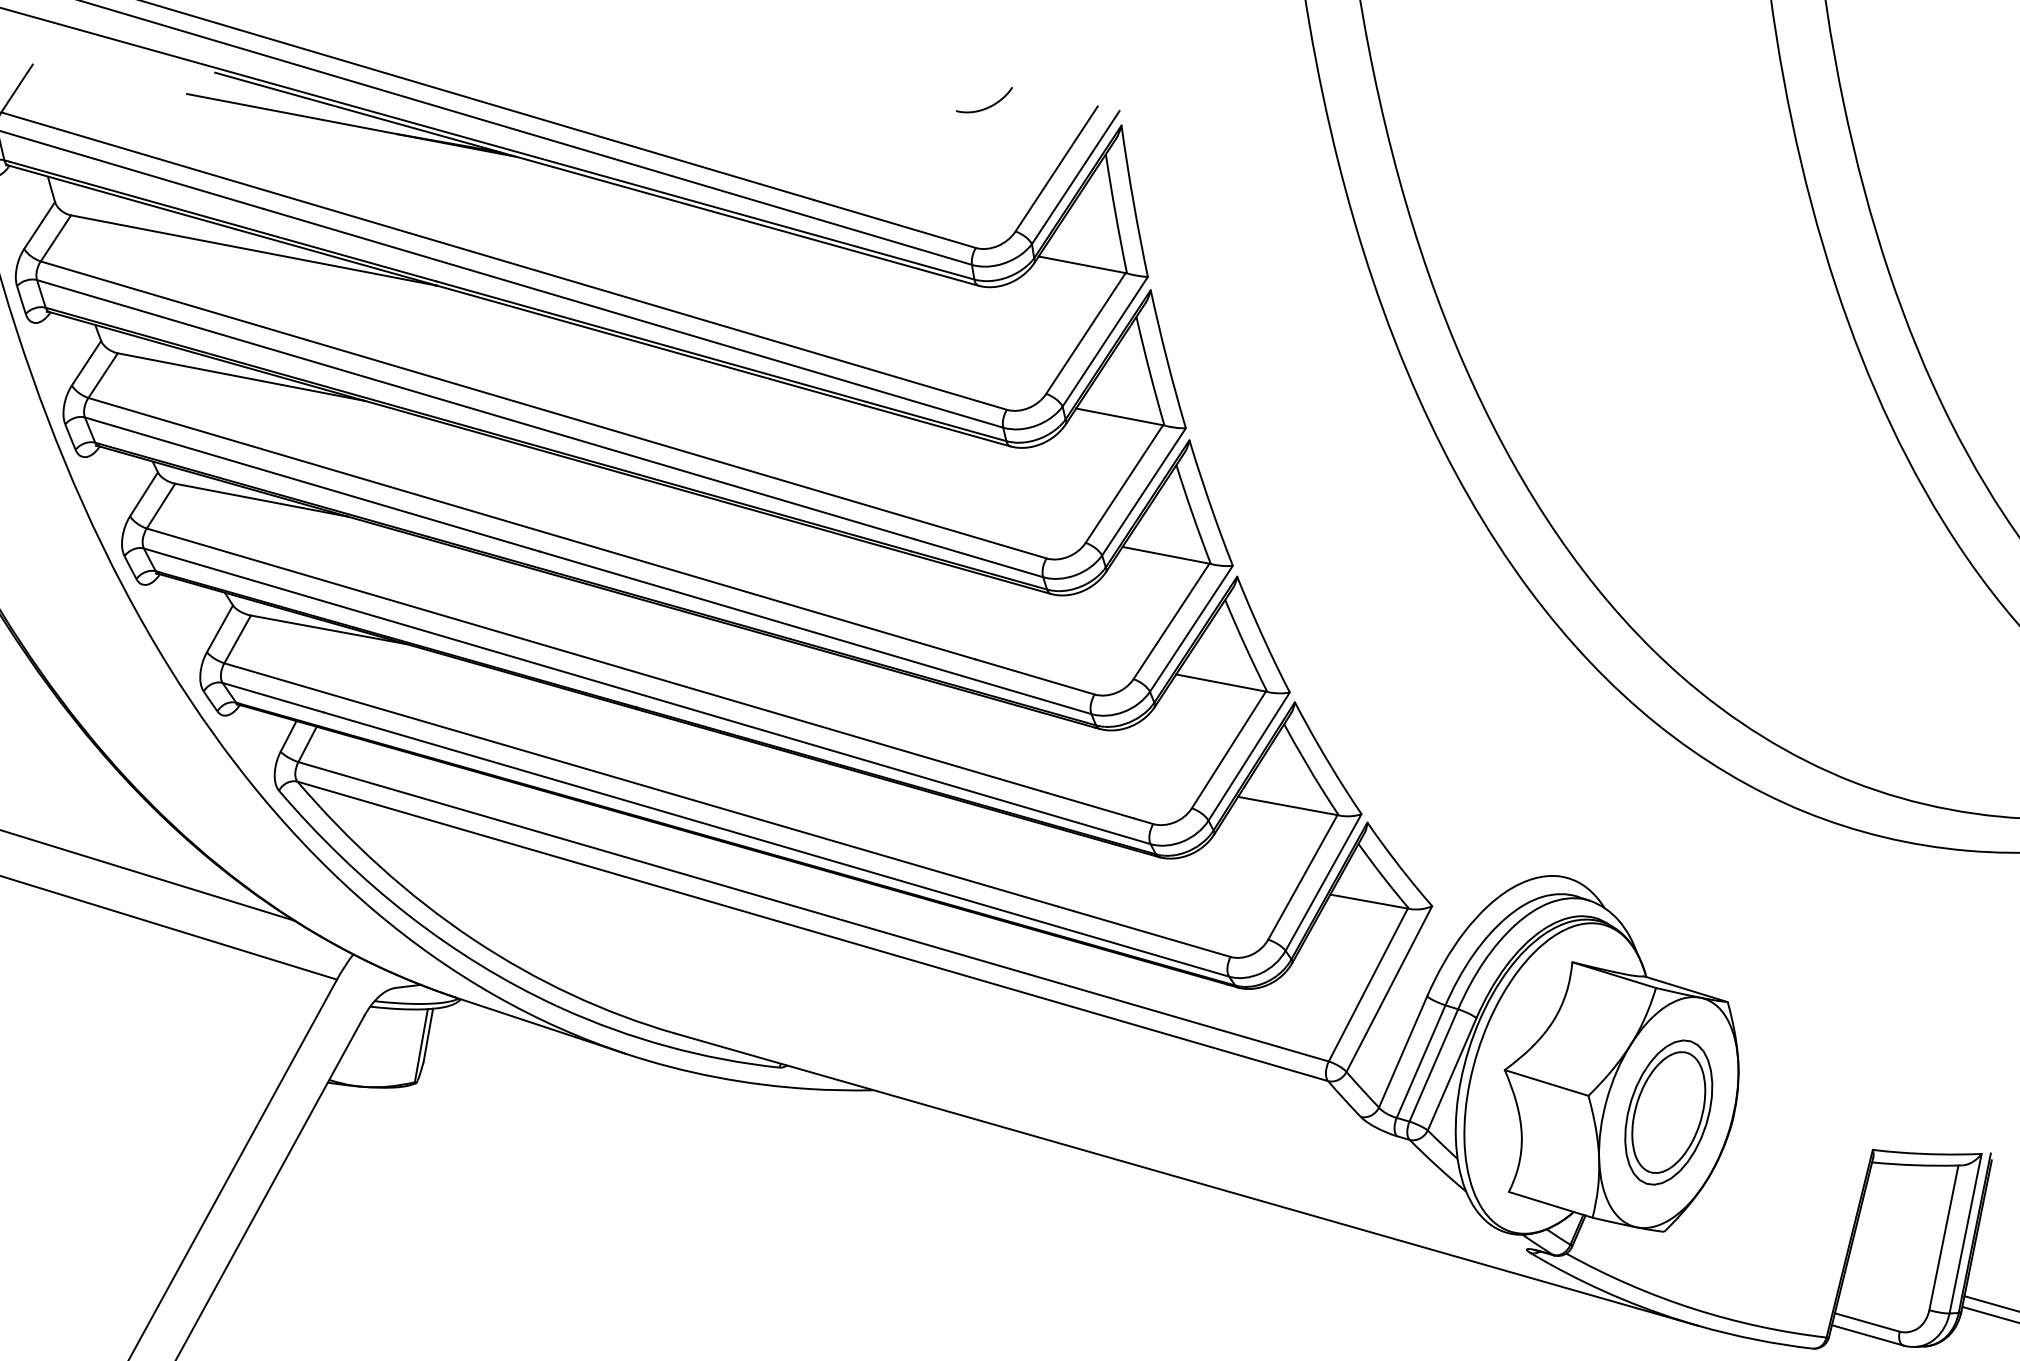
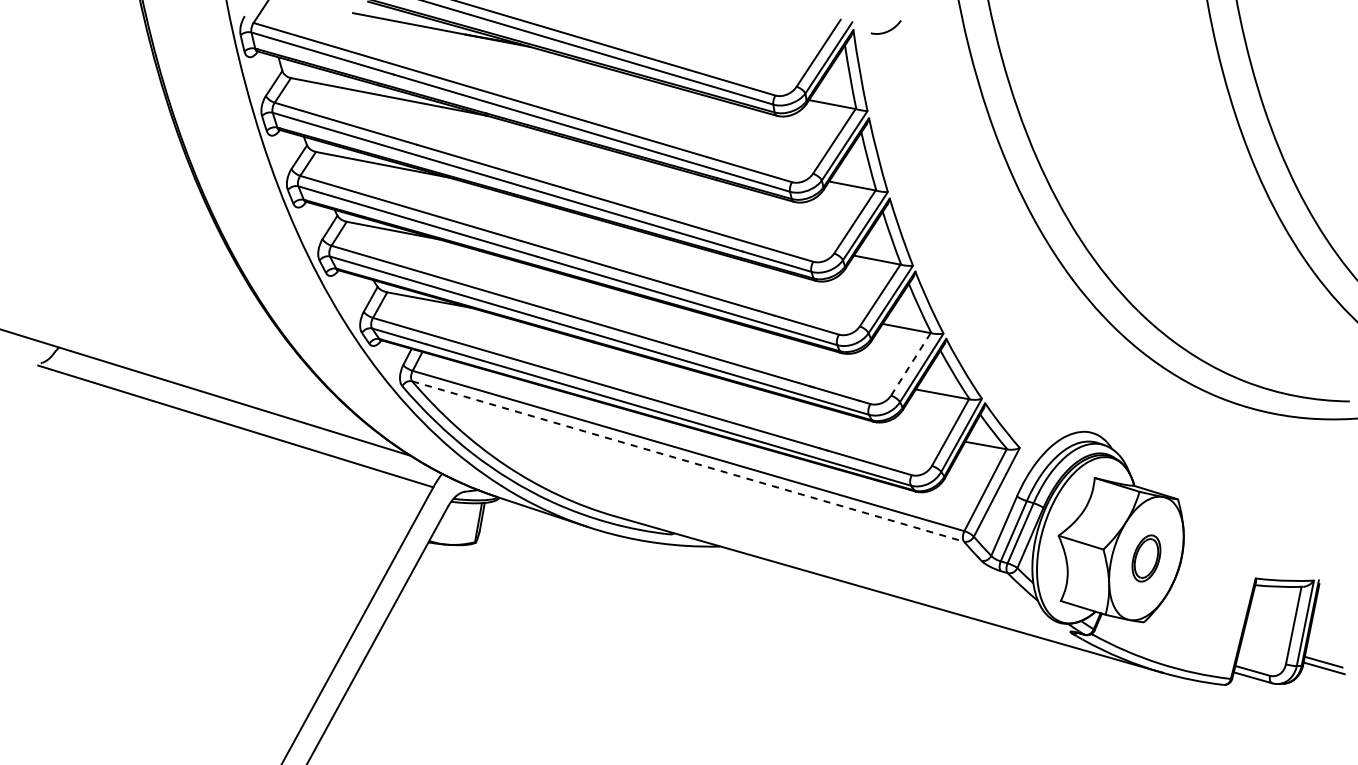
curve: (987, 105) -> (887, 30), moved
line: (1228, 750) -> (910, 364), solid -> dashed
line: (813, 931) -> (688, 461), solid -> dashed
part: (1668, 1112) -> (1146, 558), size x0.6

